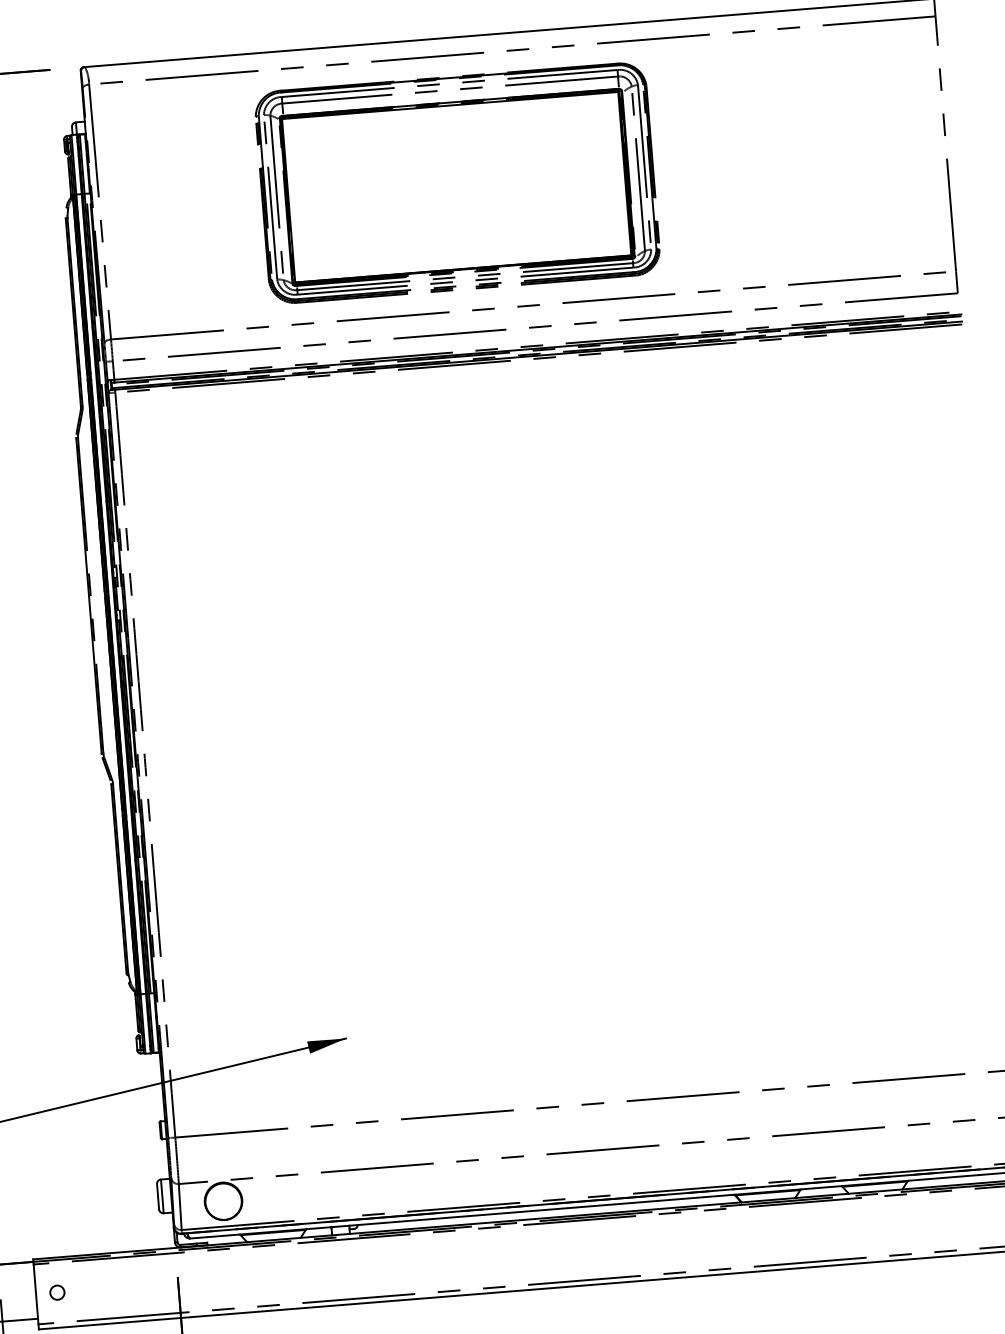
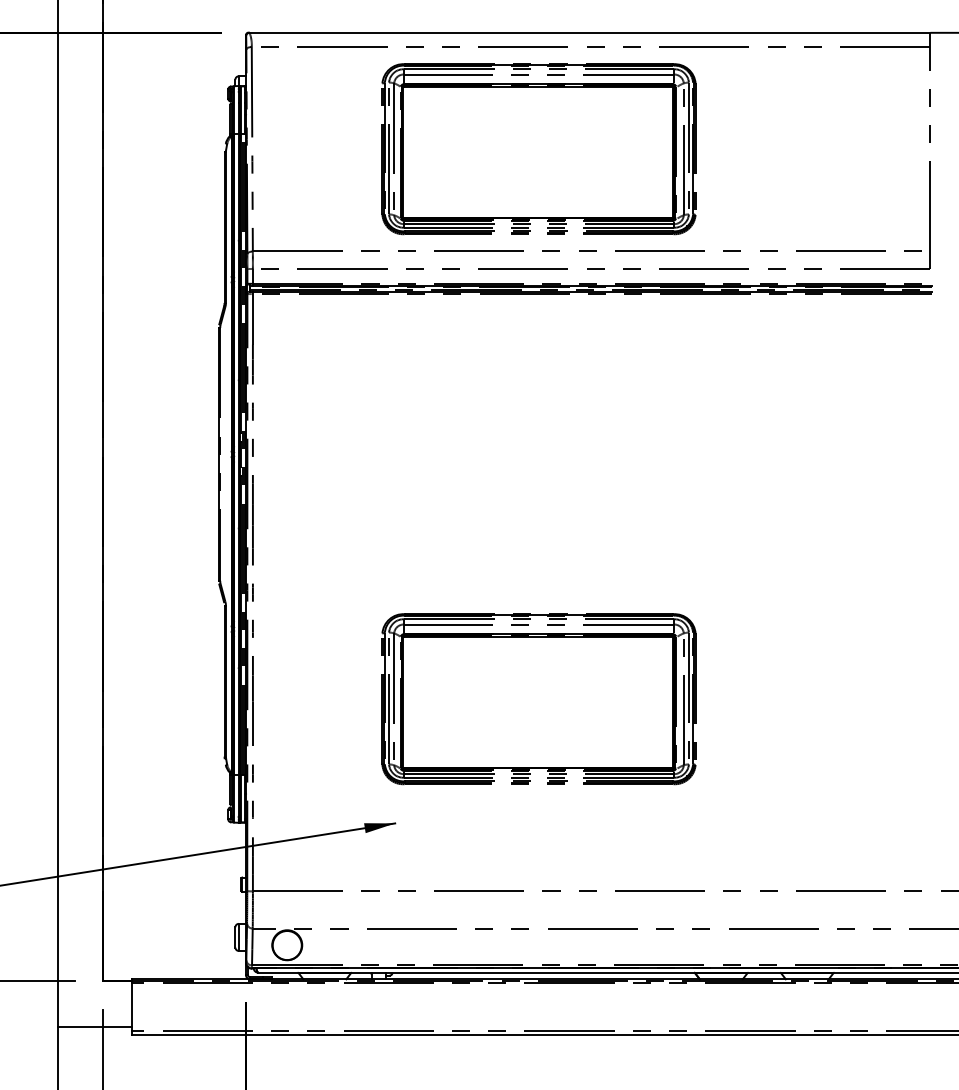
part: (512, 869) -> (538, 699), added
circle: (56, 1291) -> (148, 1006), removed

